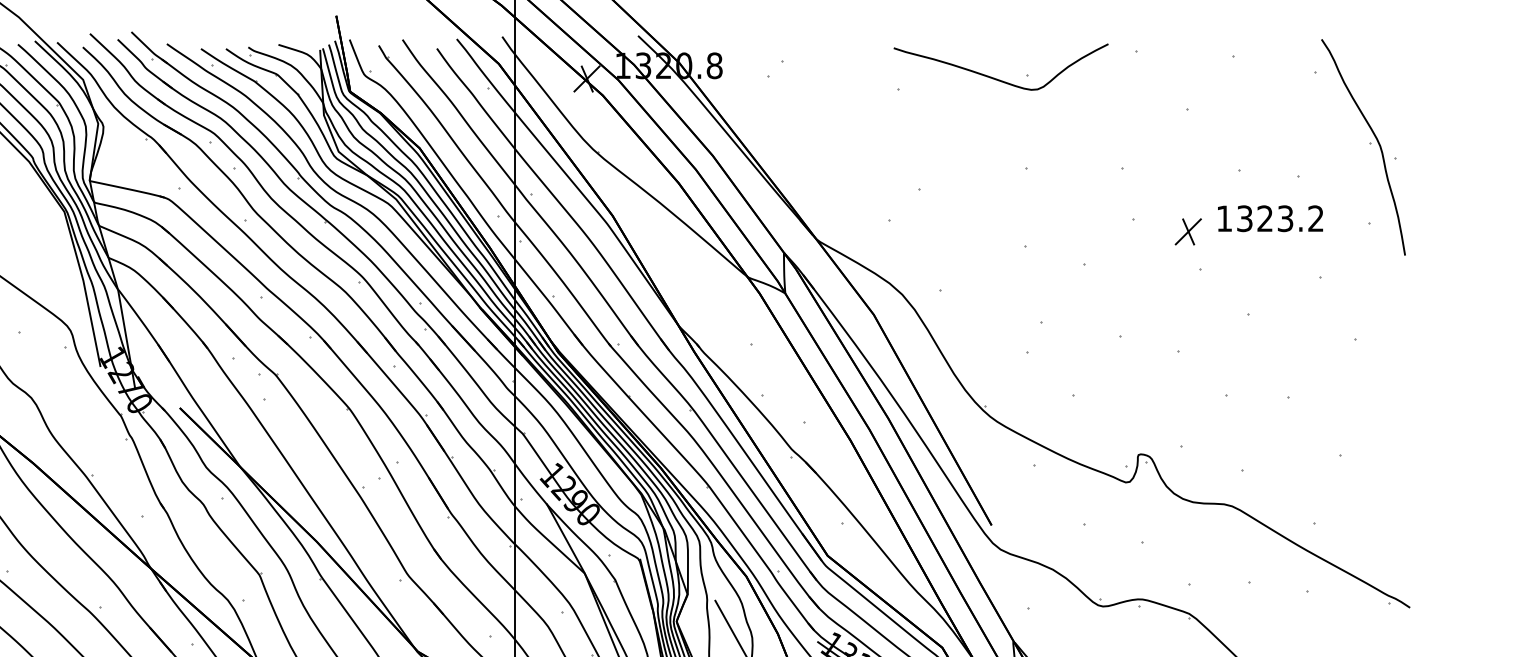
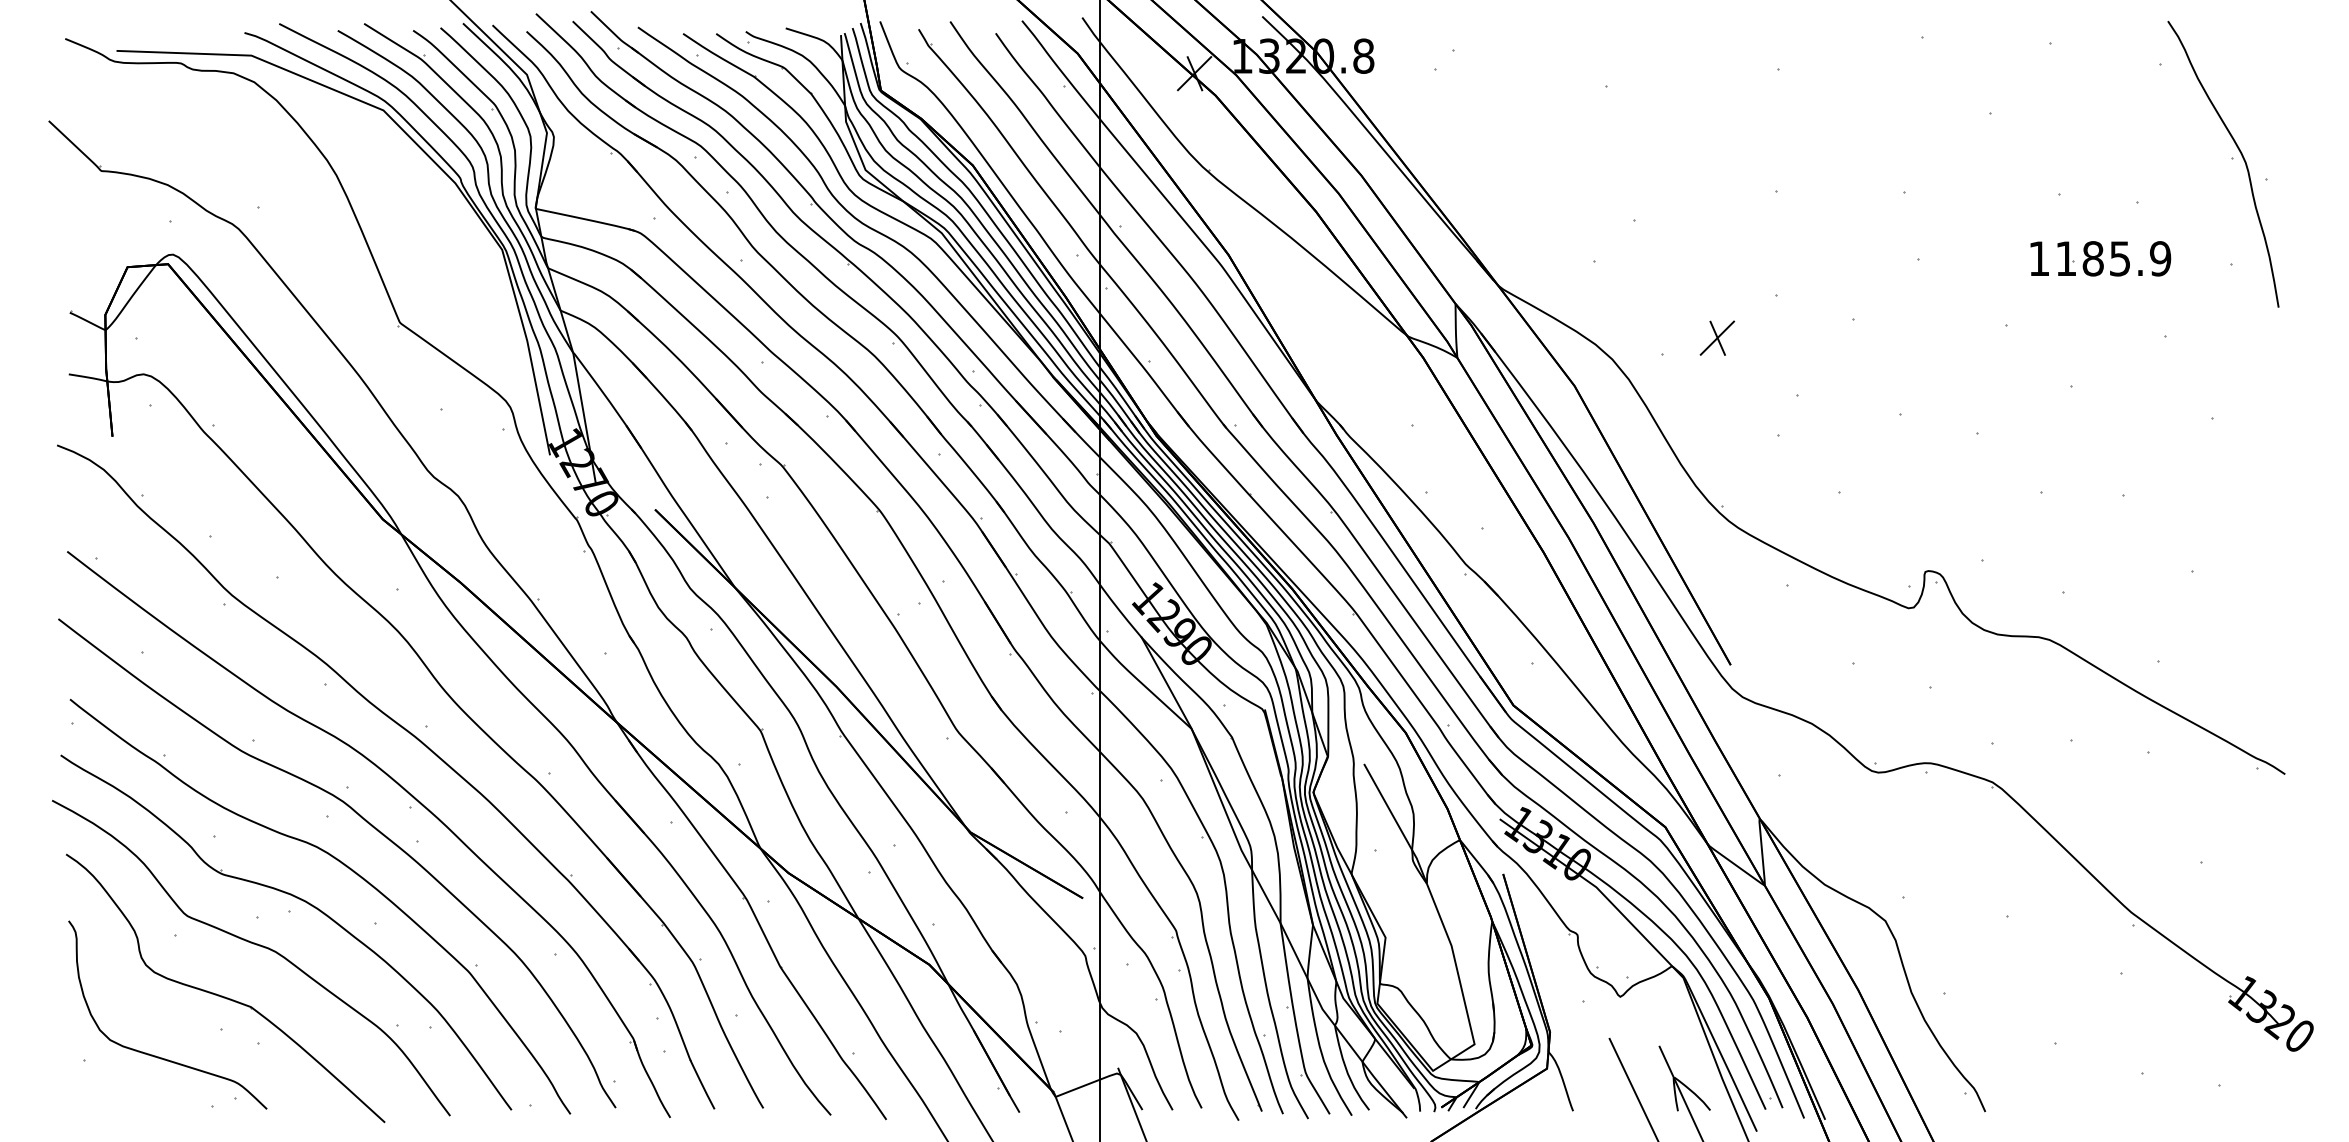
curve: (997, 78) -> (1738, 73), removed
text: (1280, 218) -> (2113, 258), 1323.2 -> 1185.9
part: (1188, 231) -> (1717, 337), moved

